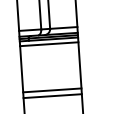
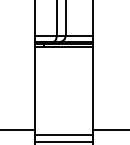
line: (49, 44) -> (63, 51), removed
line: (52, 90) -> (63, 97), removed
line: (52, 95) -> (63, 102), removed

